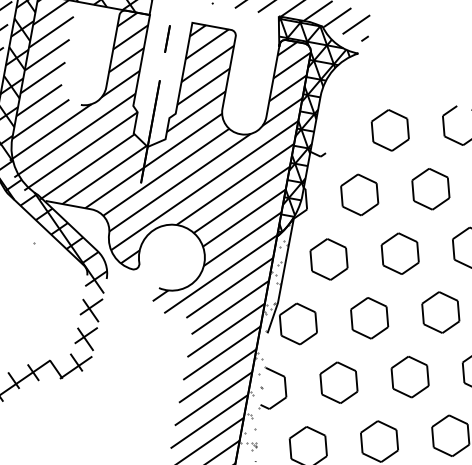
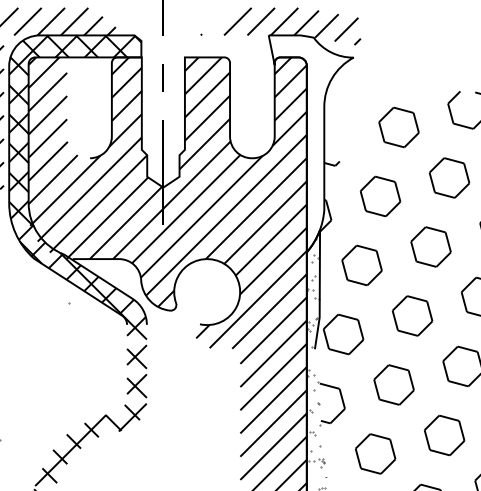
hatch: (297, 127) -> (307, 141), removed

